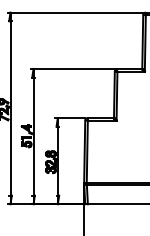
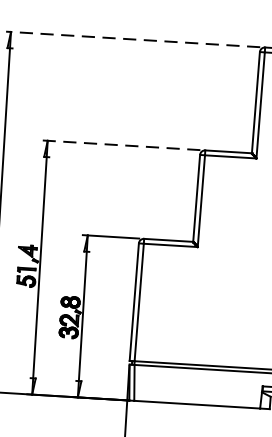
line: (75, 12) -> (133, 39), solid -> dashed
line: (72, 69) -> (120, 145), solid -> dashed

